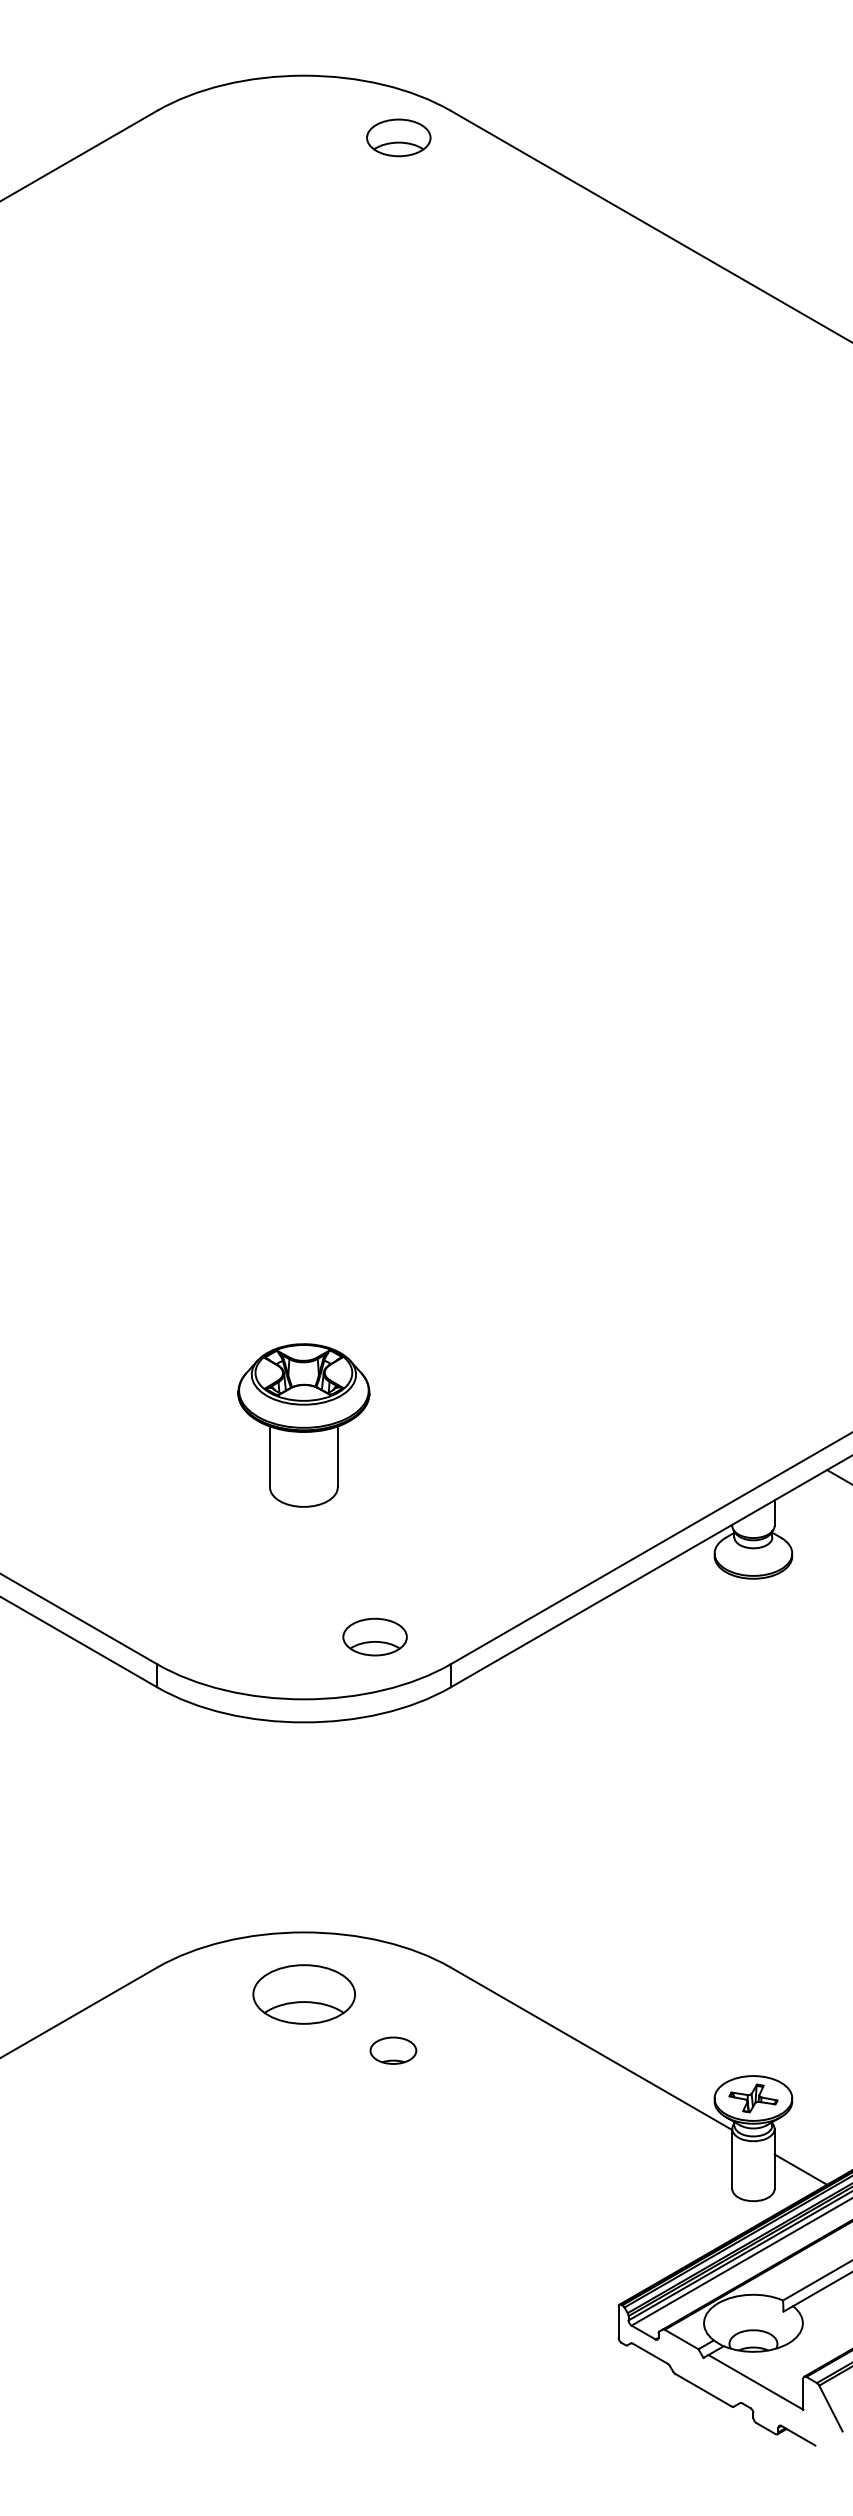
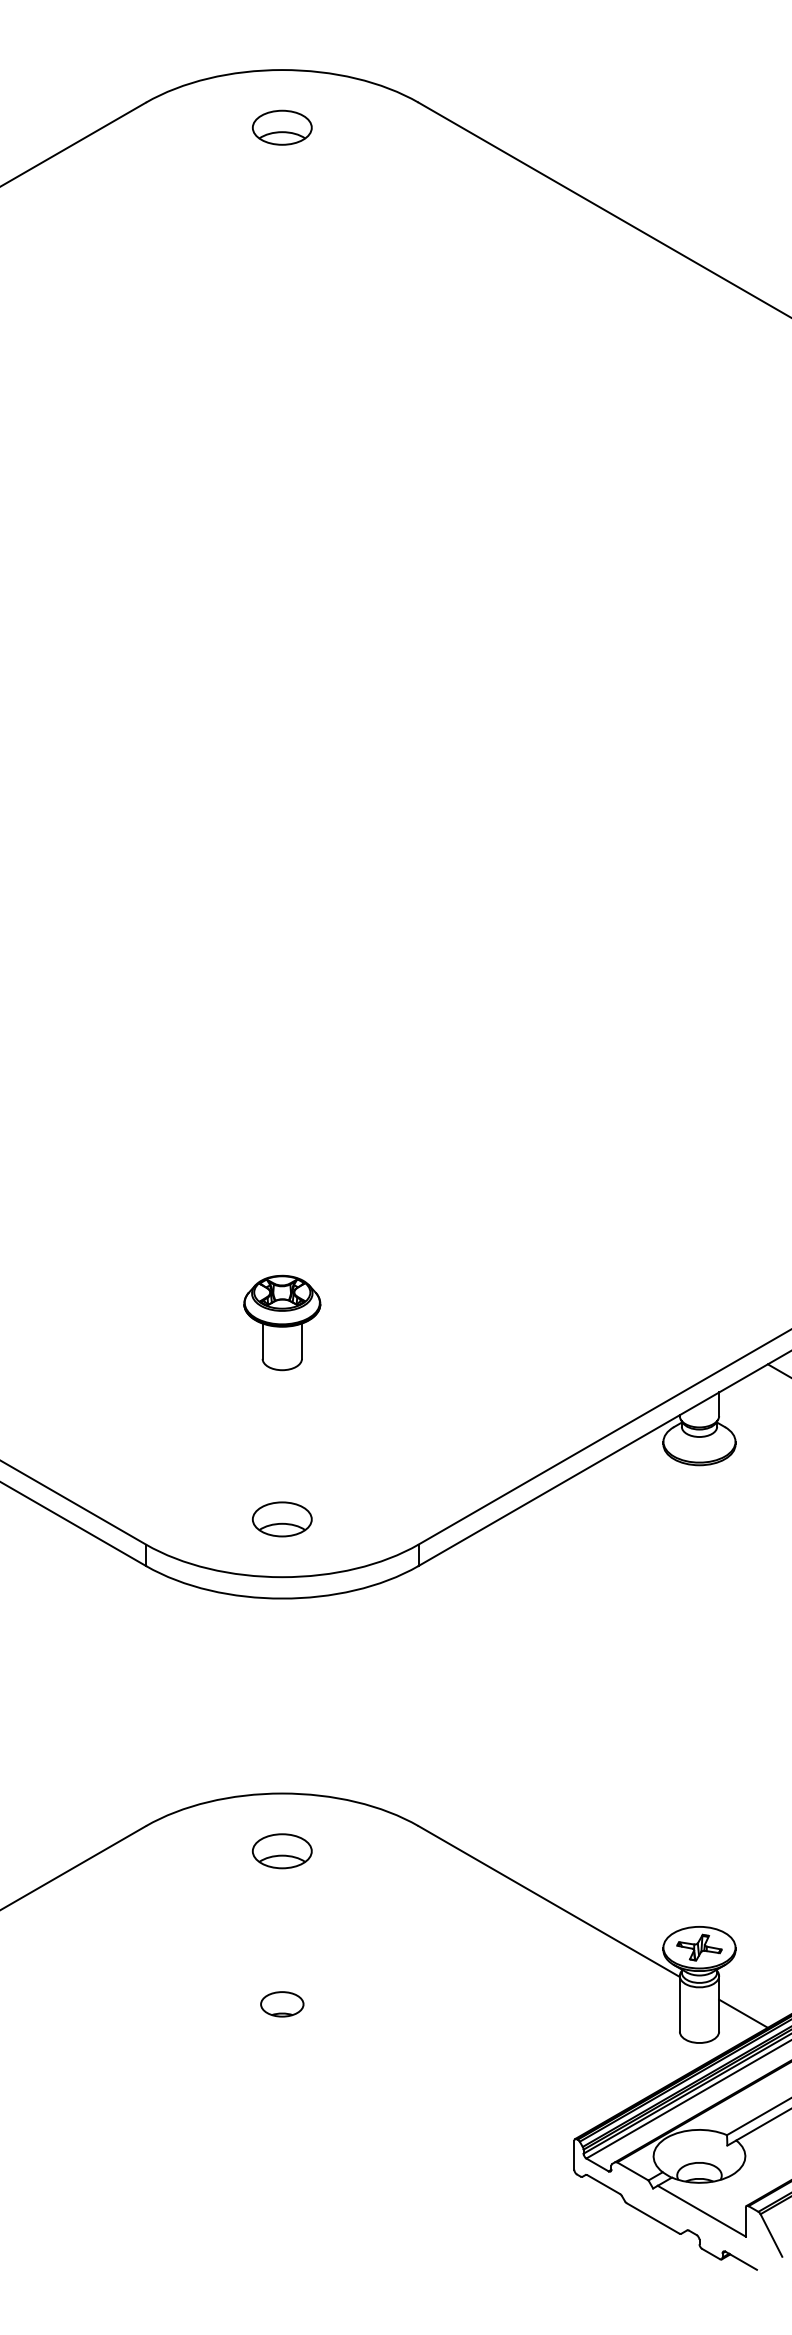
part: (397, 137) -> (281, 127), moved
part: (304, 1424) -> (282, 1322), size x0.62
part: (374, 1637) -> (281, 1519), moved
part: (303, 1994) -> (281, 1851), size x0.62
part: (393, 2050) -> (282, 2004), moved

